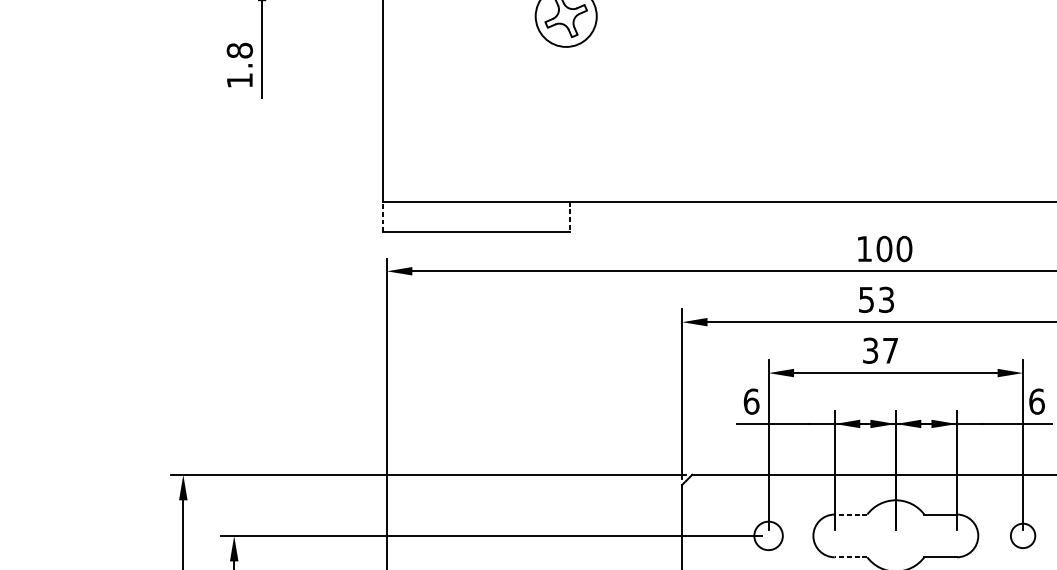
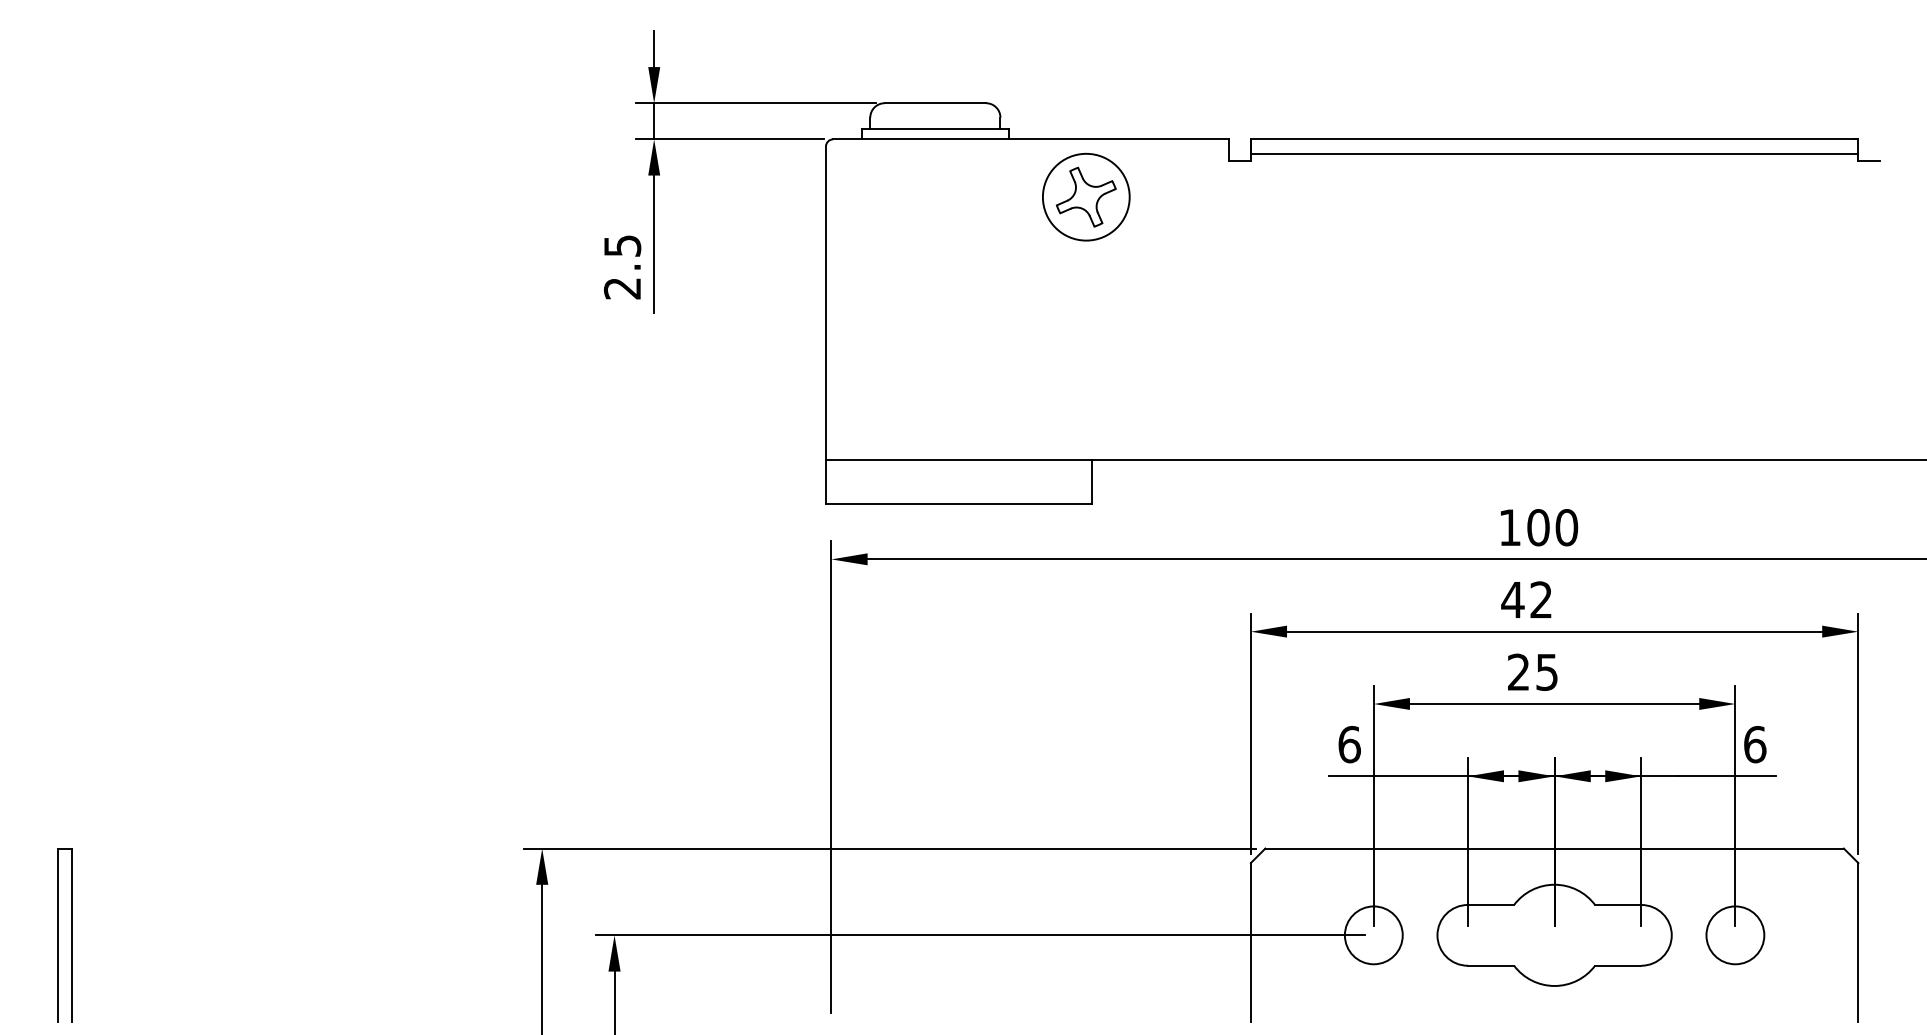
text: (239, 65) -> (622, 266), 1.8 -> 2.5
line: (382, 217) -> (825, 482), dashed -> solid
line: (569, 217) -> (1091, 482), dashed -> solid
text: (876, 299) -> (1526, 599), 53 -> 42
text: (880, 350) -> (1532, 671), 37 -> 25
line: (850, 514) -> (1490, 904), dashed -> solid
circle: (768, 536) -> (1373, 935), size x1.43
circle: (1023, 536) -> (1735, 935), size x1.67
line: (850, 557) -> (1490, 965), dashed -> solid

